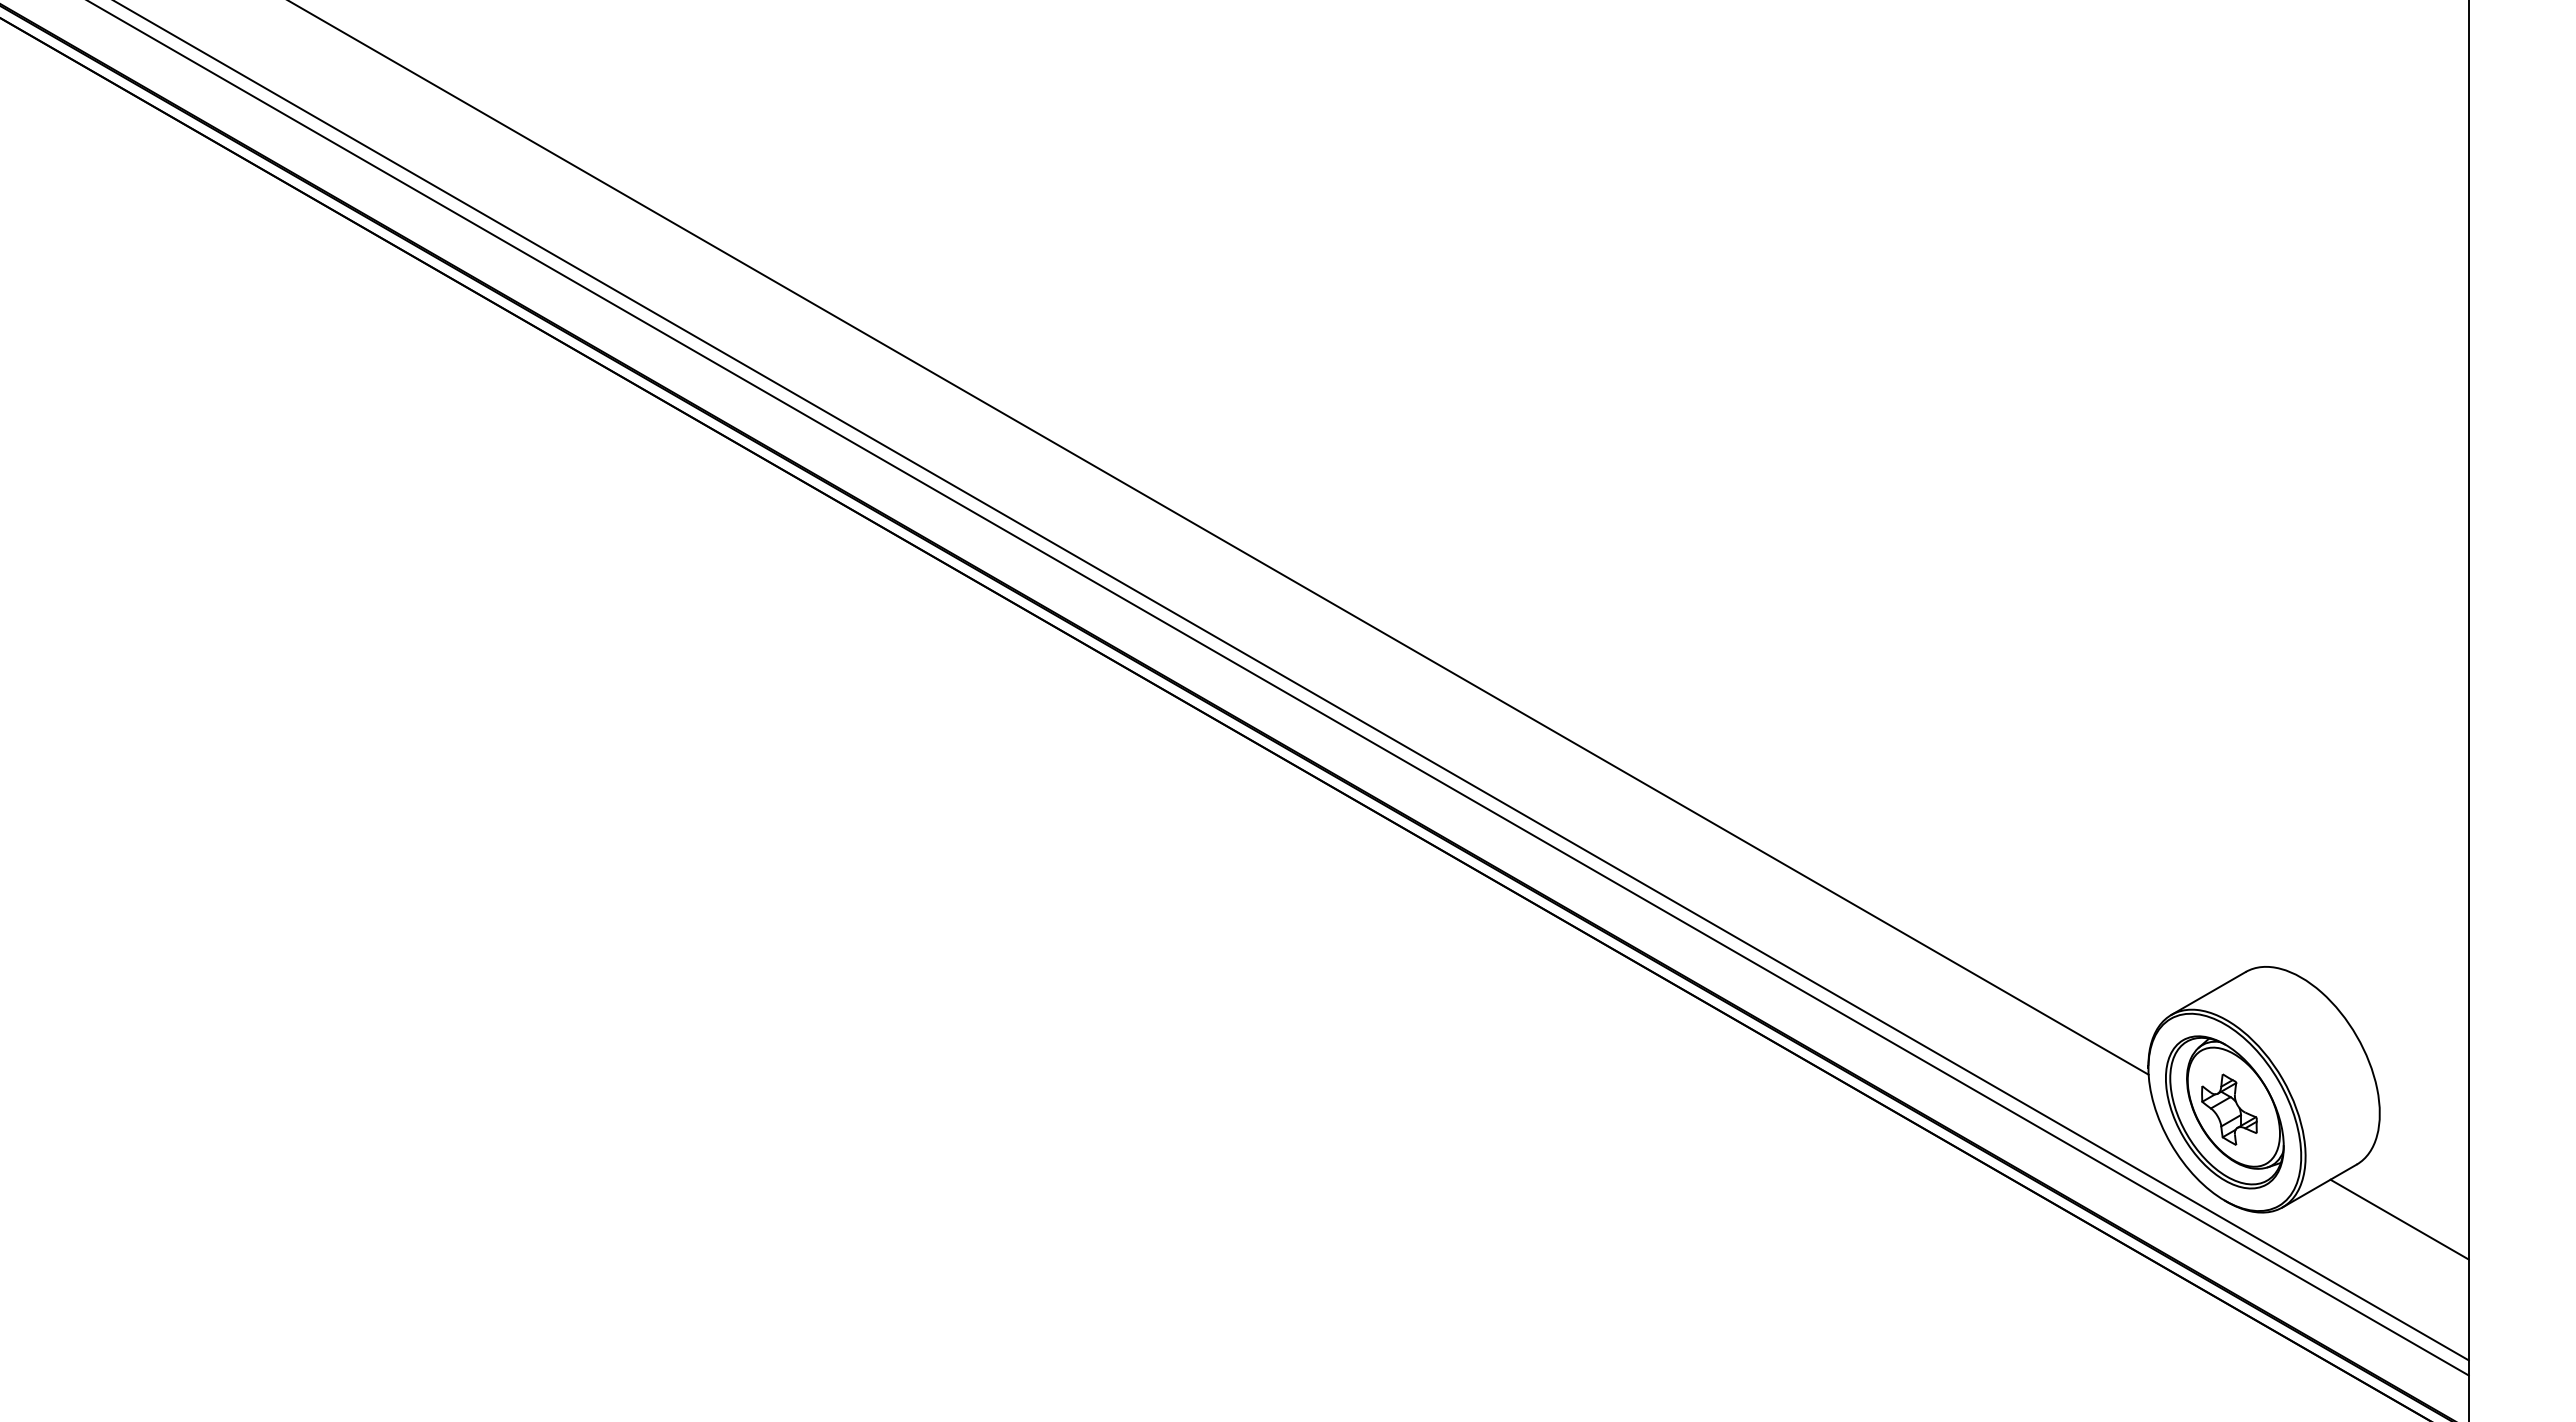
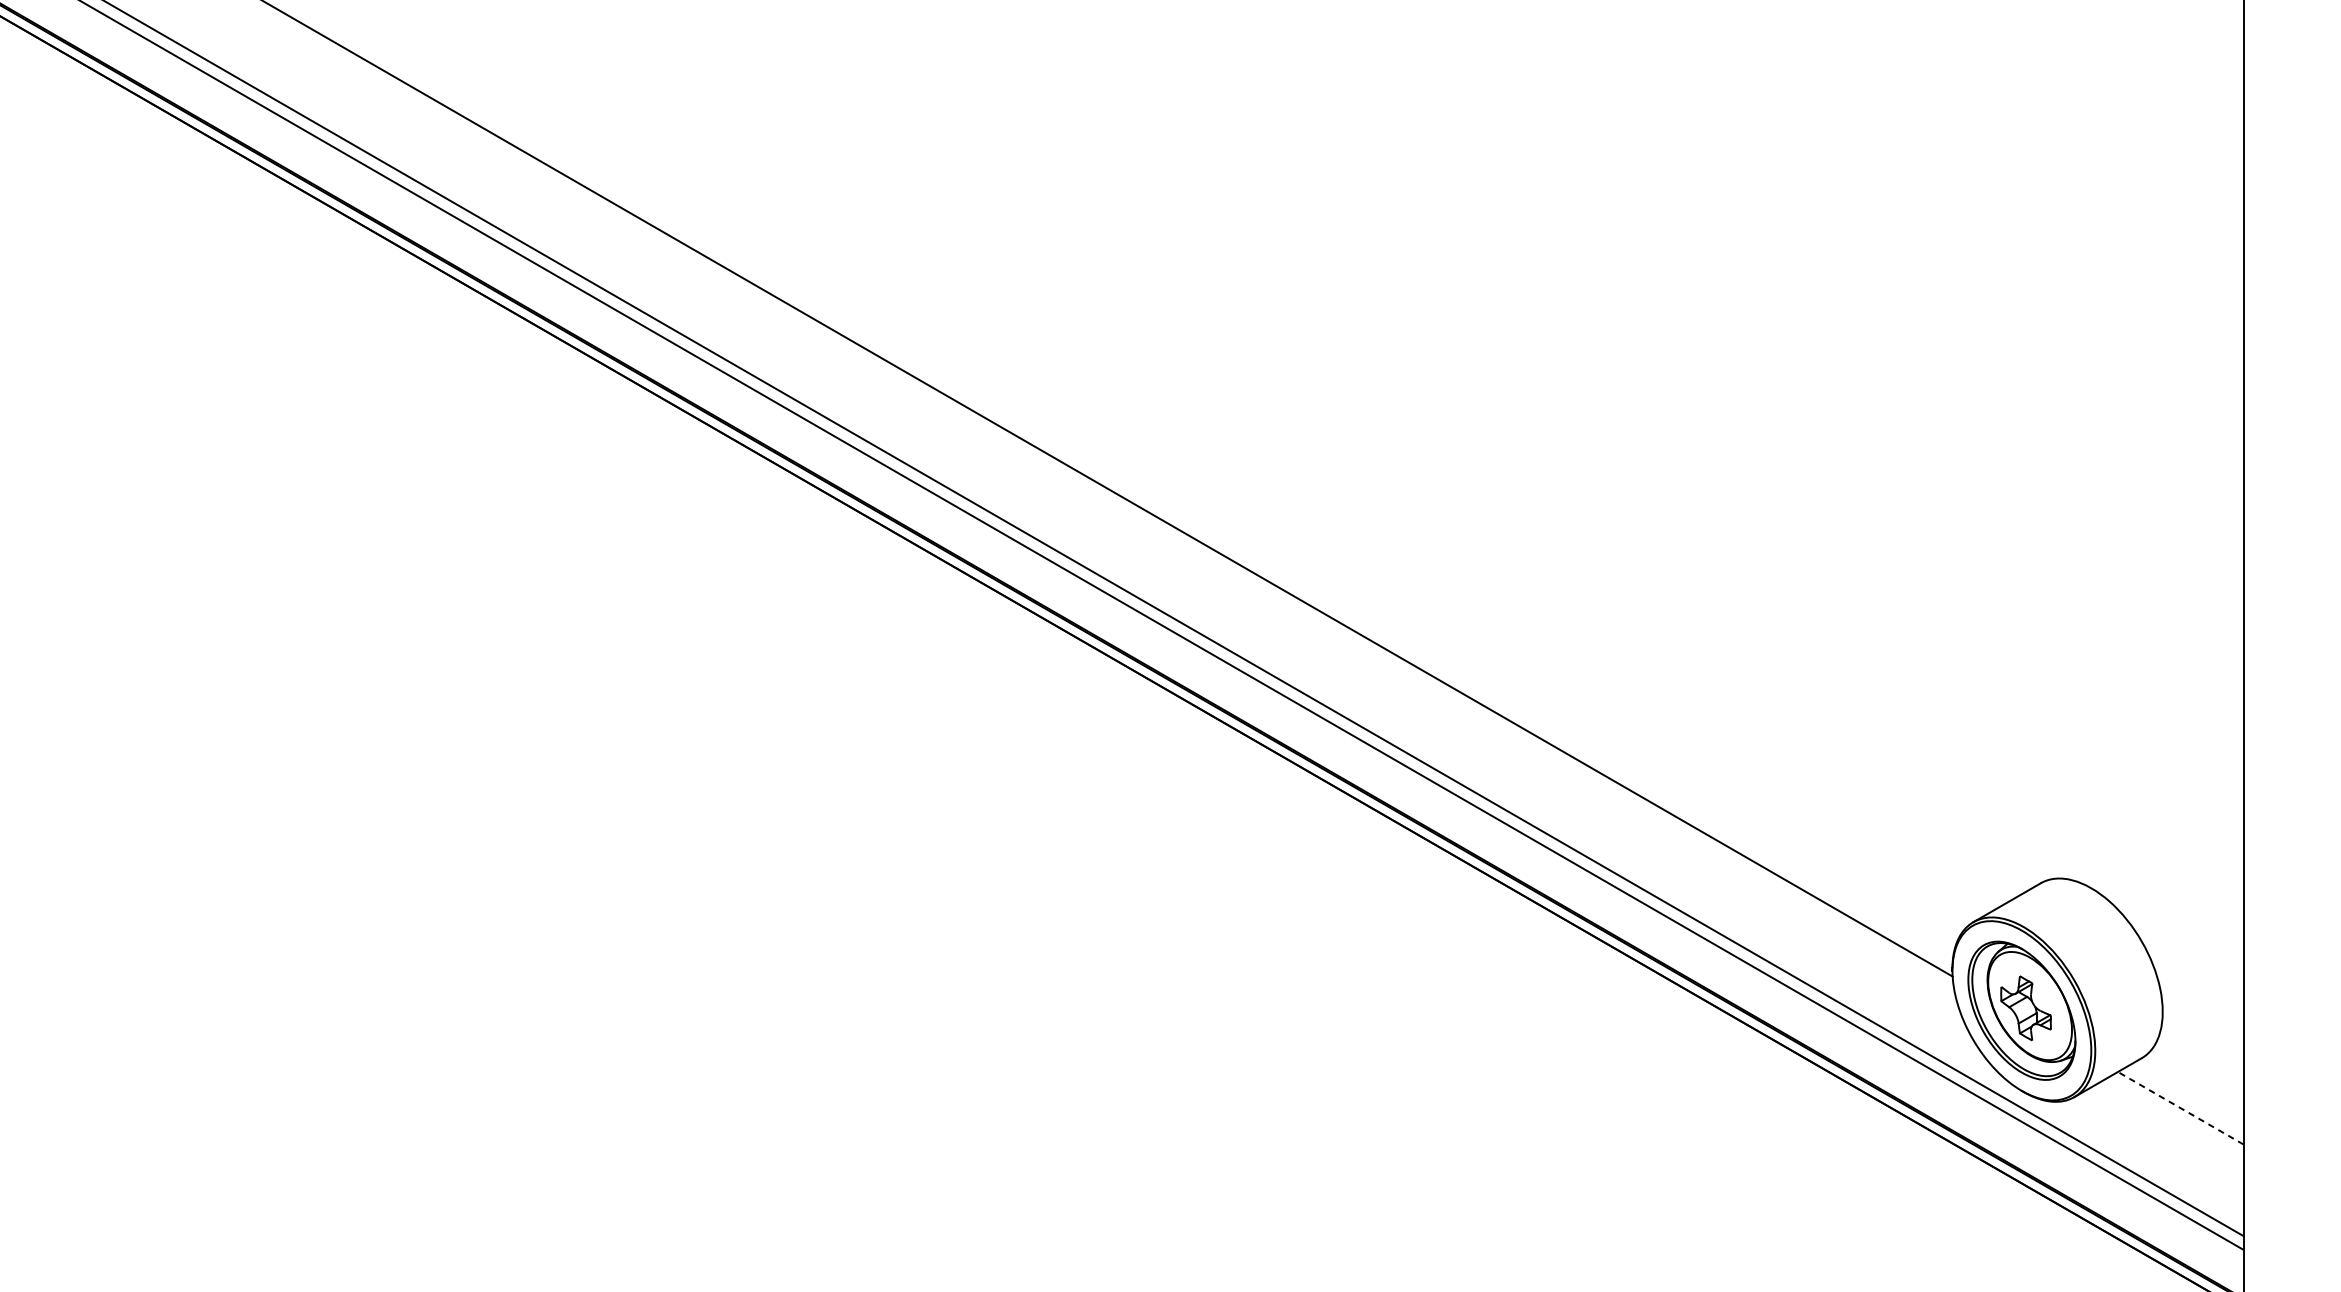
line: (2399, 1219) -> (2180, 1108), solid -> dashed

